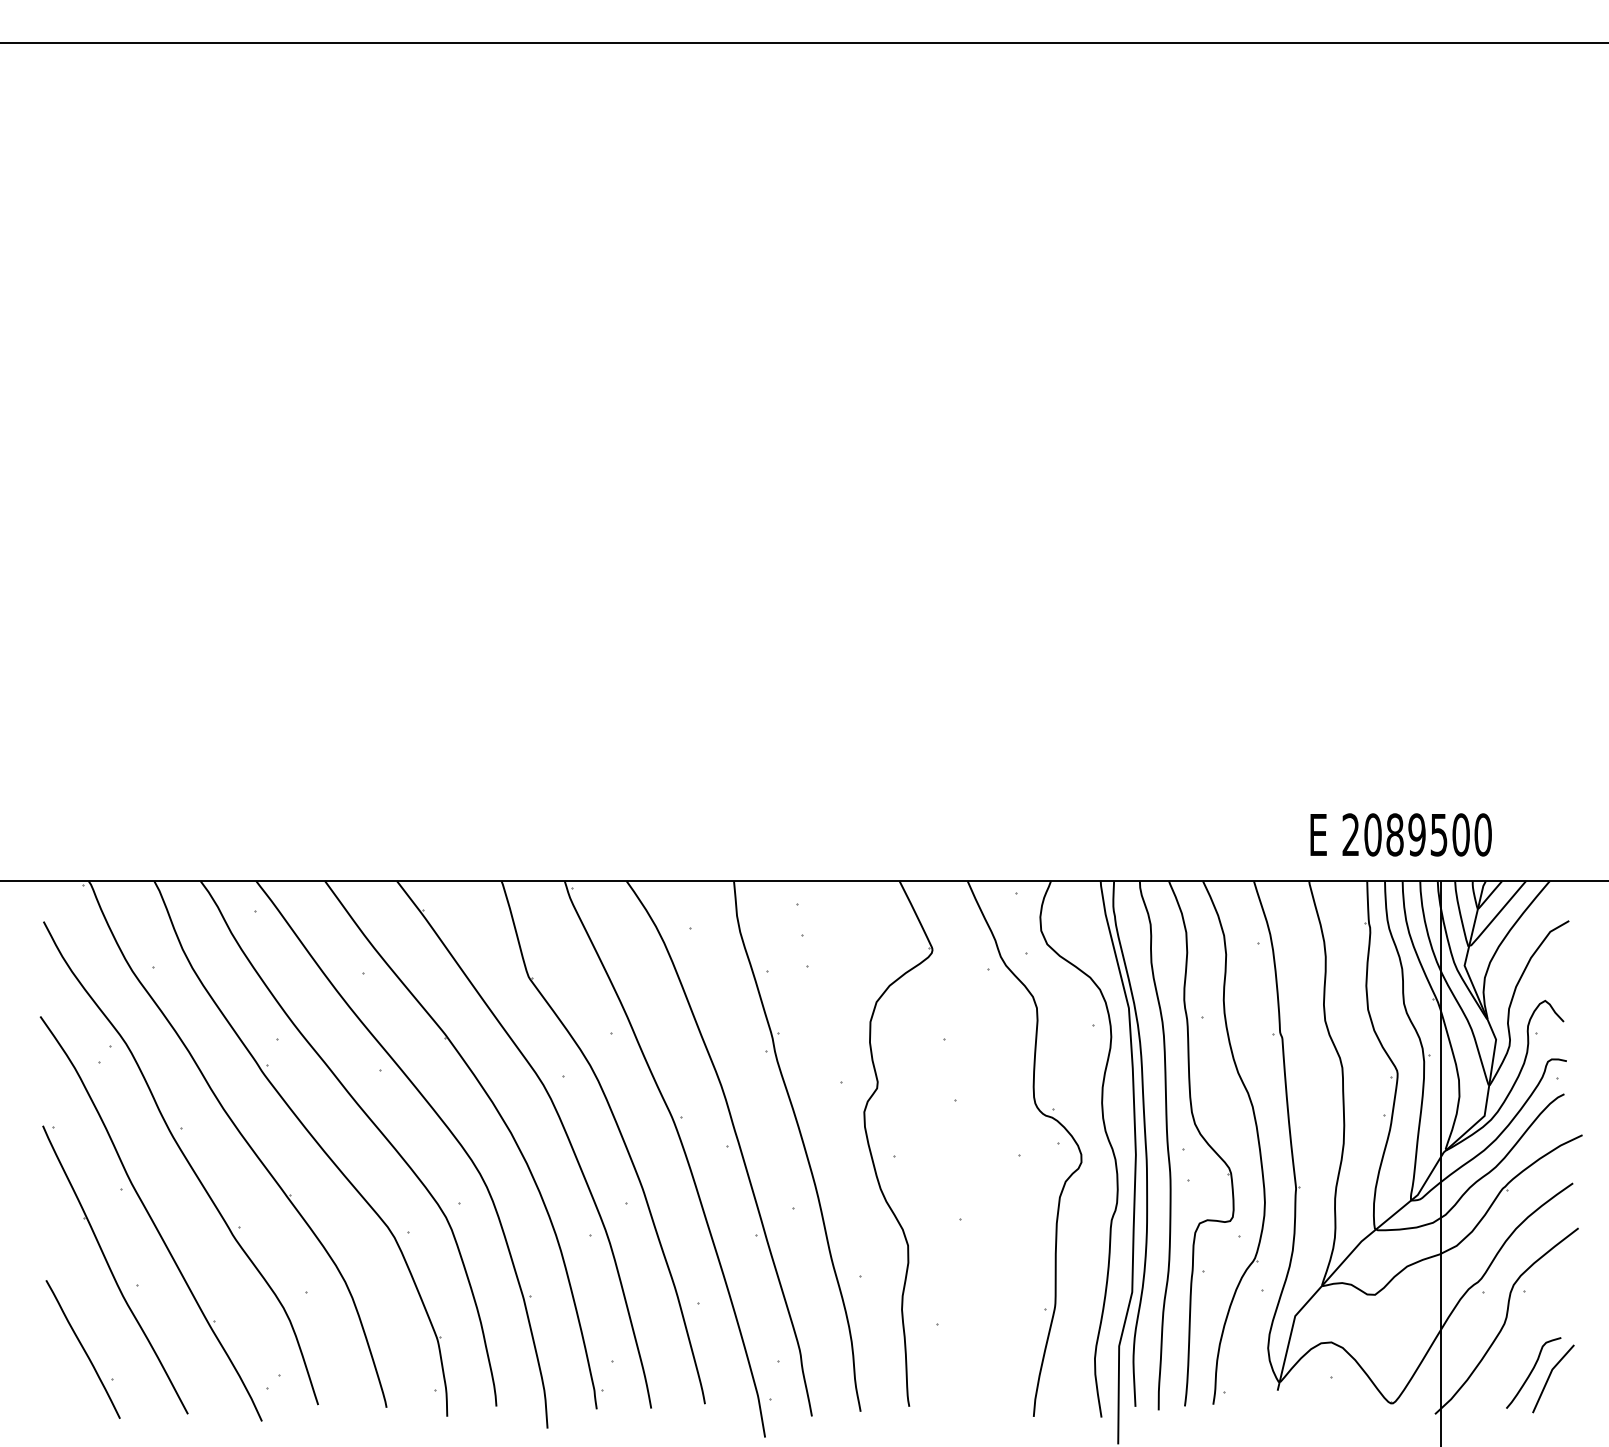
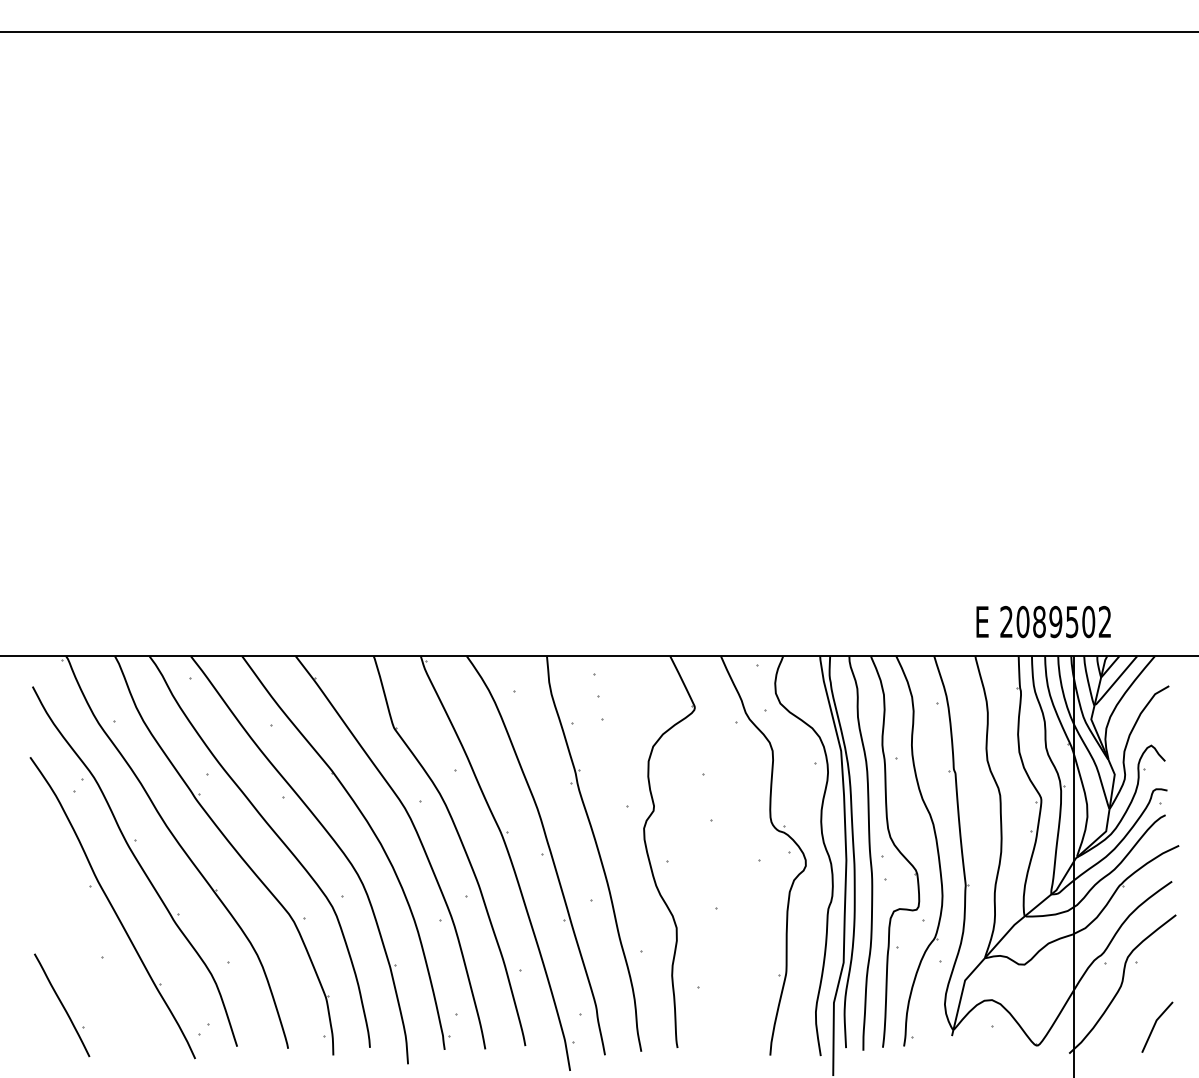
text: (1482, 834) -> (1104, 621), 2089500 -> 2089502
part: (115, 1269) -> (86, 945), removed
curve: (1532, 1372) -> (1141, 1022), removed

